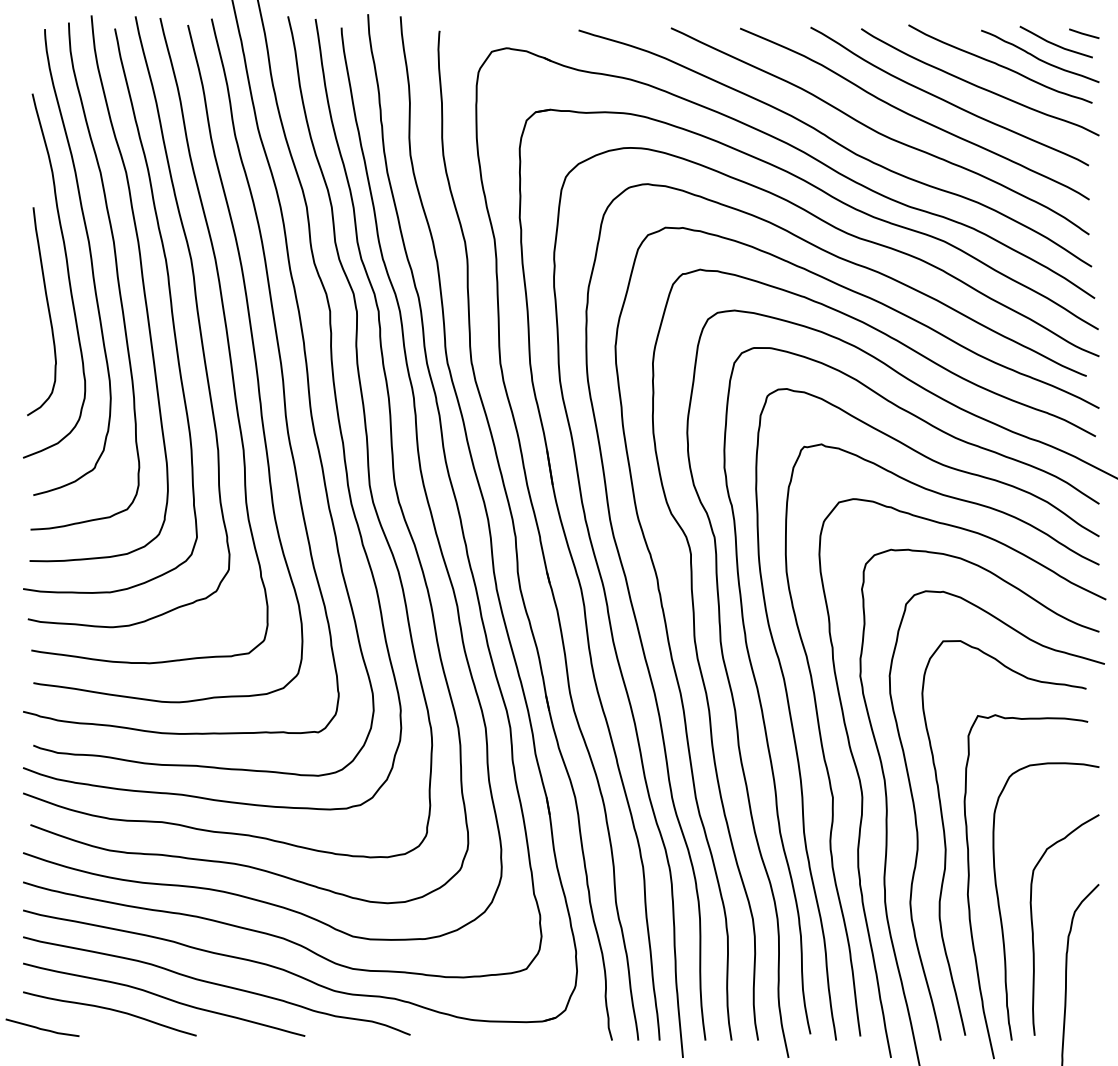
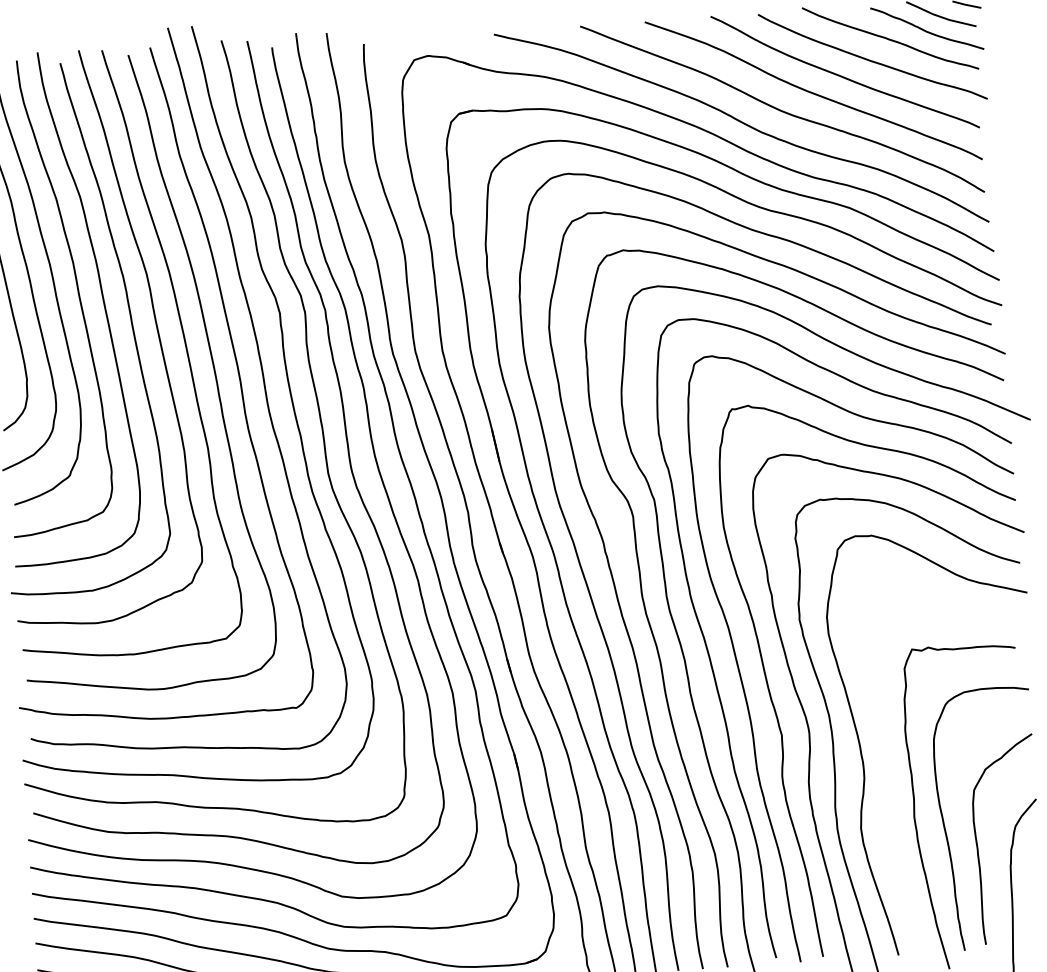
curve: (946, 843) -> (891, 770), removed

